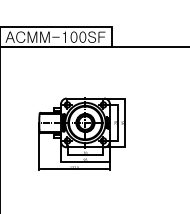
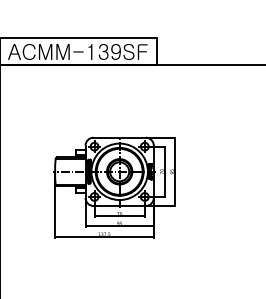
text: (78, 36) -> (109, 50), ACMM-100SF -> ACMM-139SF

